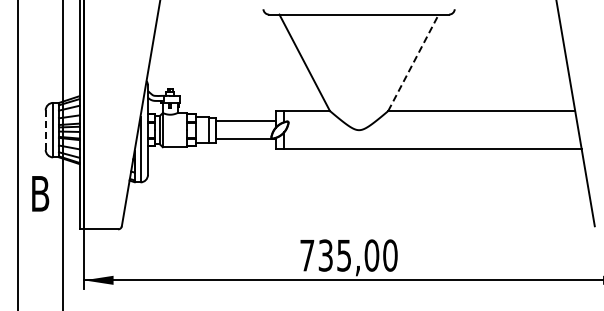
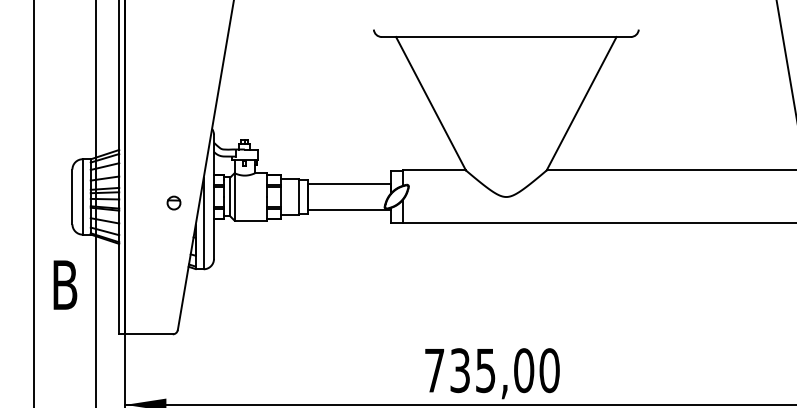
line: (413, 62) -> (581, 103), dashed -> solid
line: (45, 130) -> (72, 197), dashed -> solid
part: (118, 134) -> (173, 202), added

